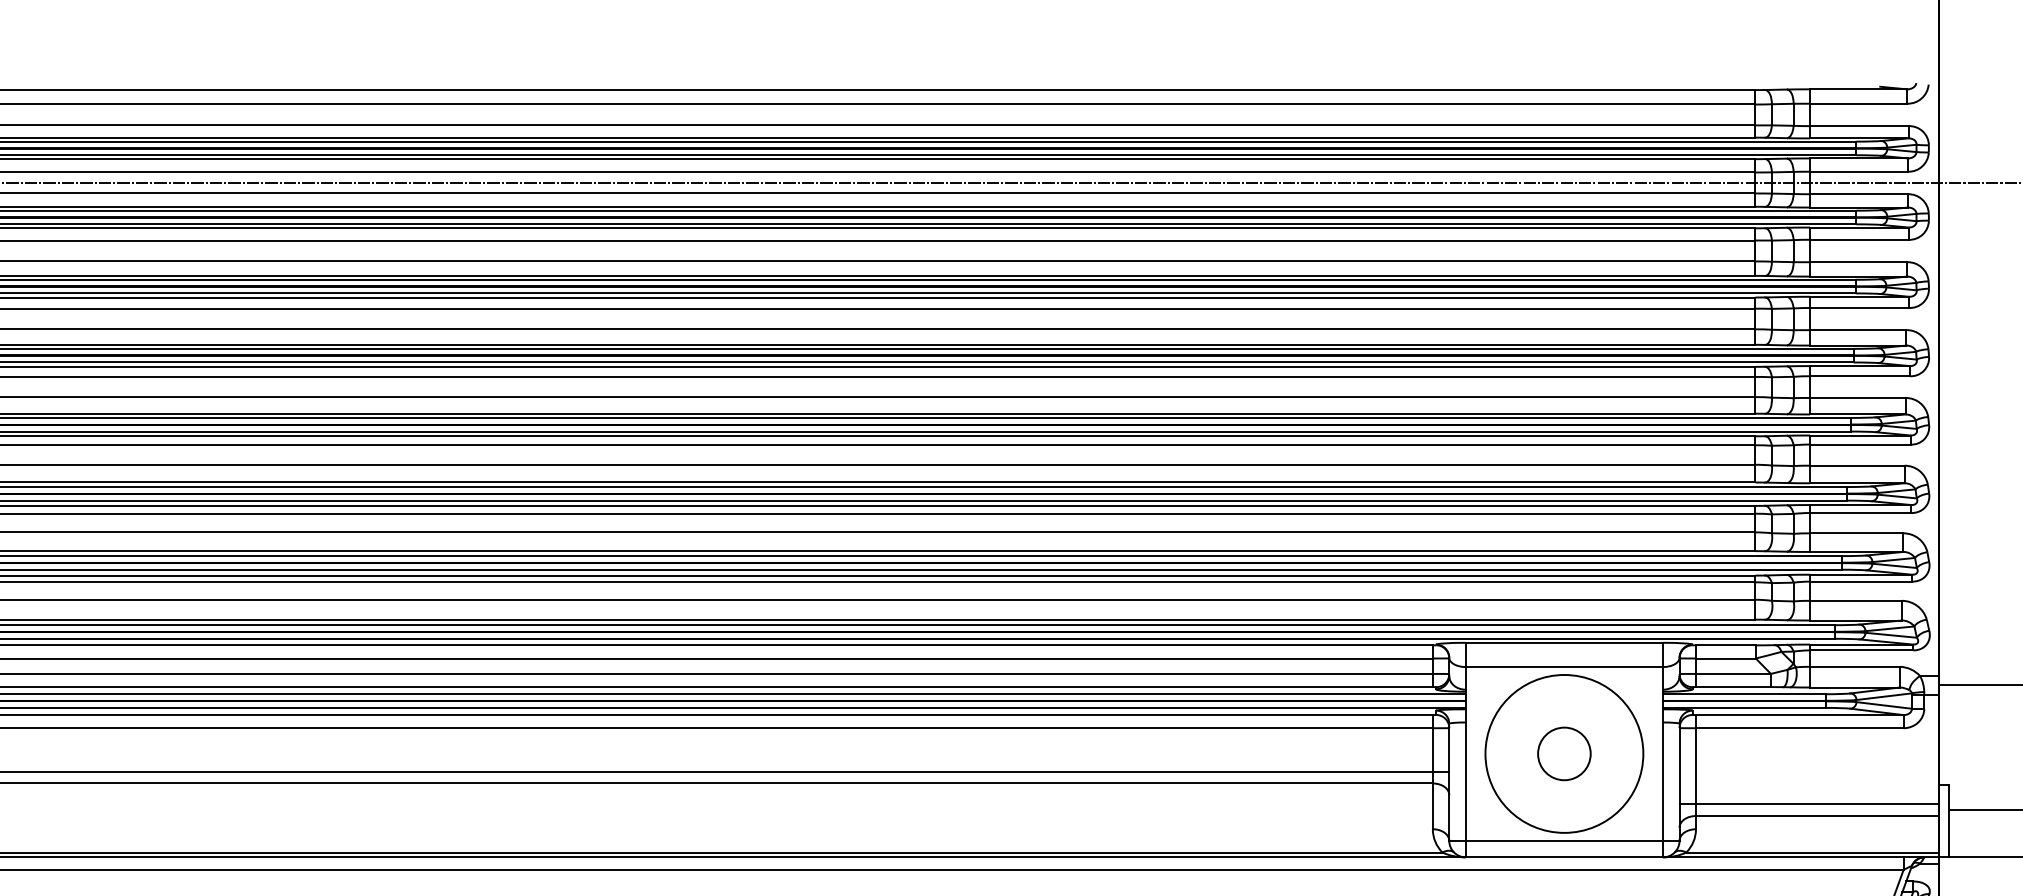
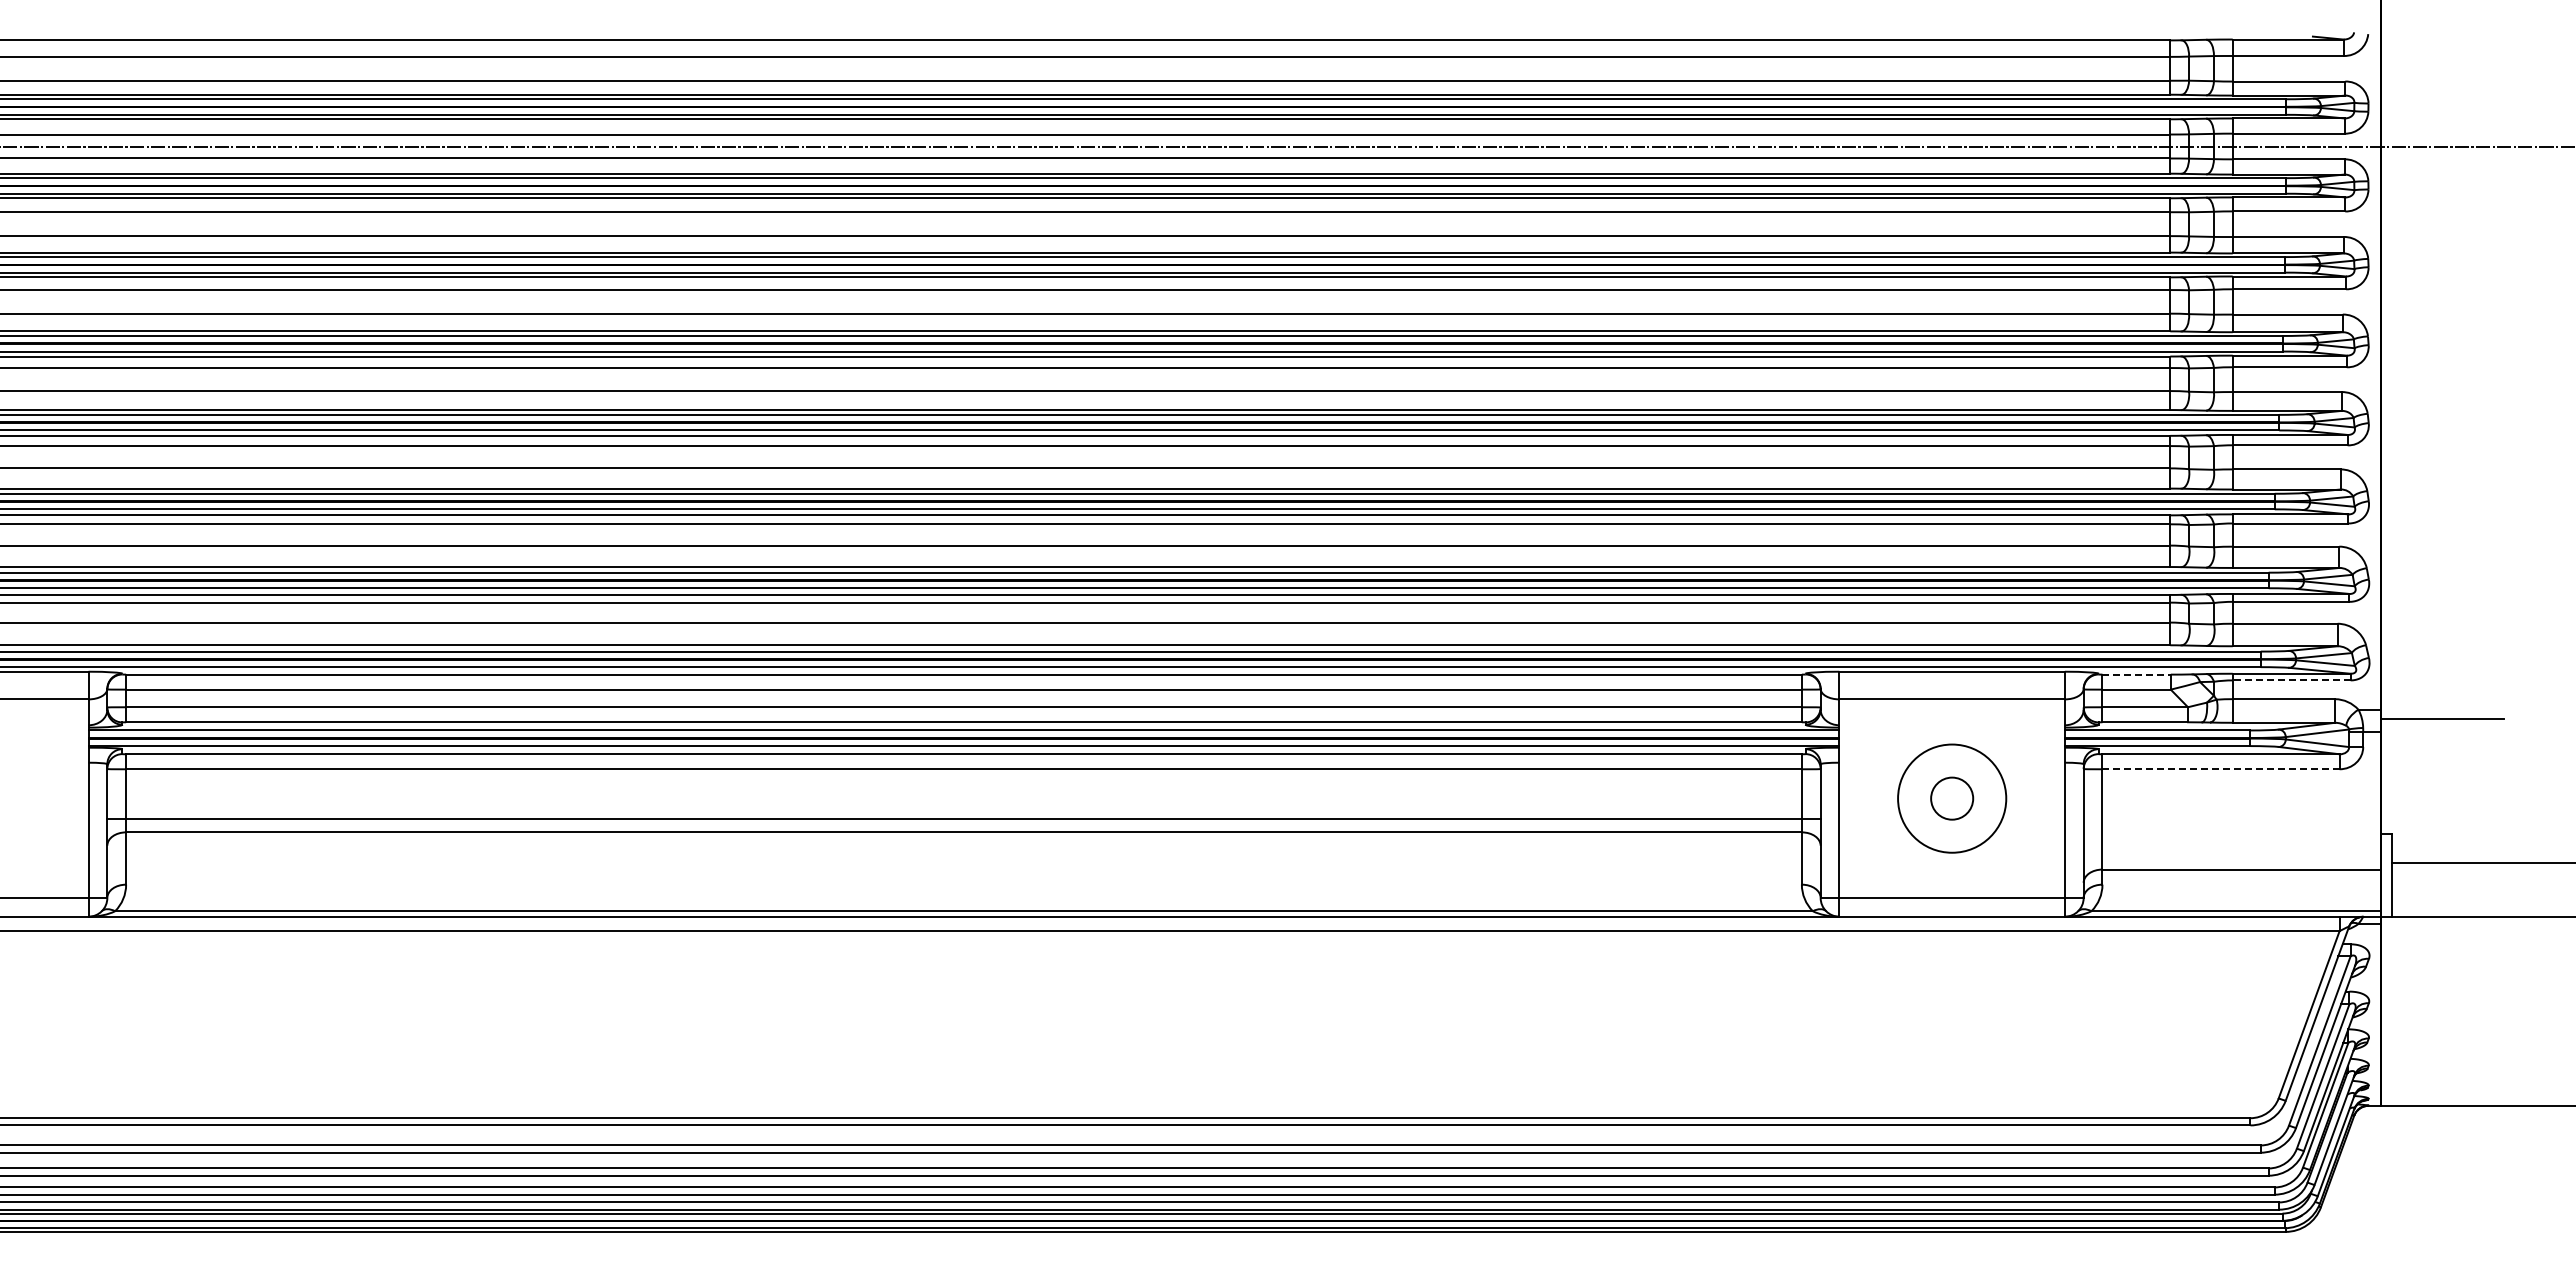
line: (1726, 645) -> (2137, 674), solid -> dashed
line: (1861, 650) -> (2291, 680), solid -> dashed
line: (1800, 728) -> (2221, 769), solid -> dashed
circle: (1563, 753) -> (1951, 798), size x0.6
circle: (1564, 753) -> (1952, 798), size x0.7
line: (1808, 804) -> (2231, 856), removed

